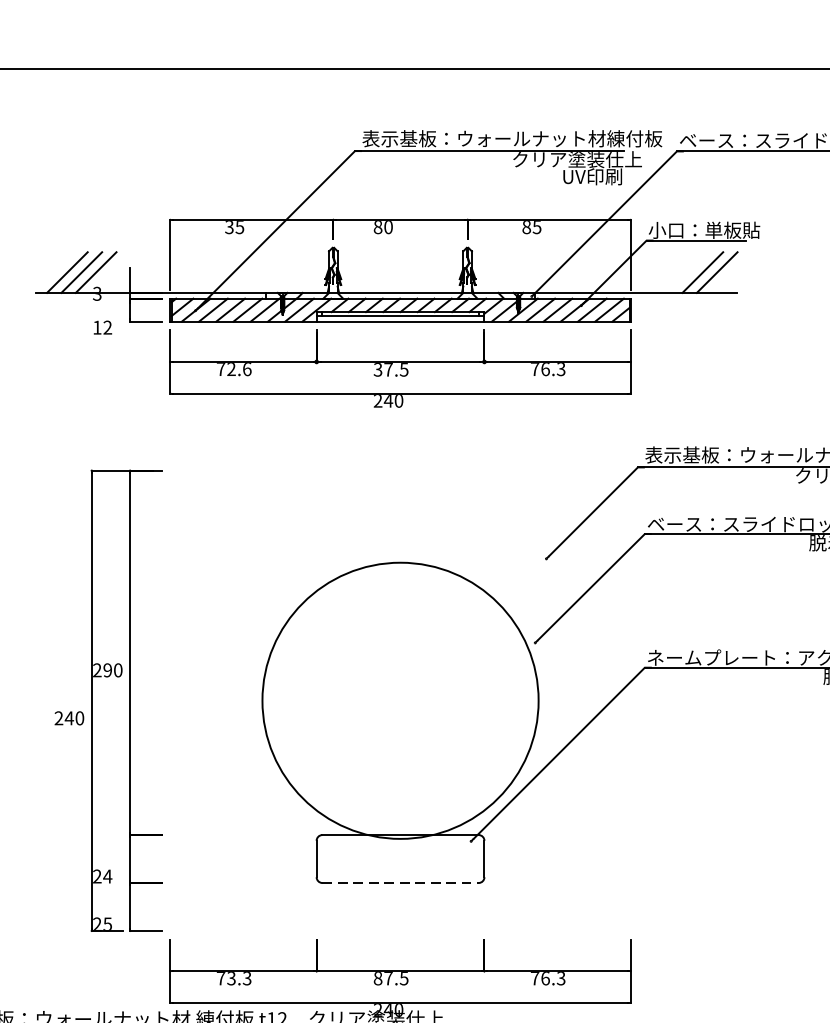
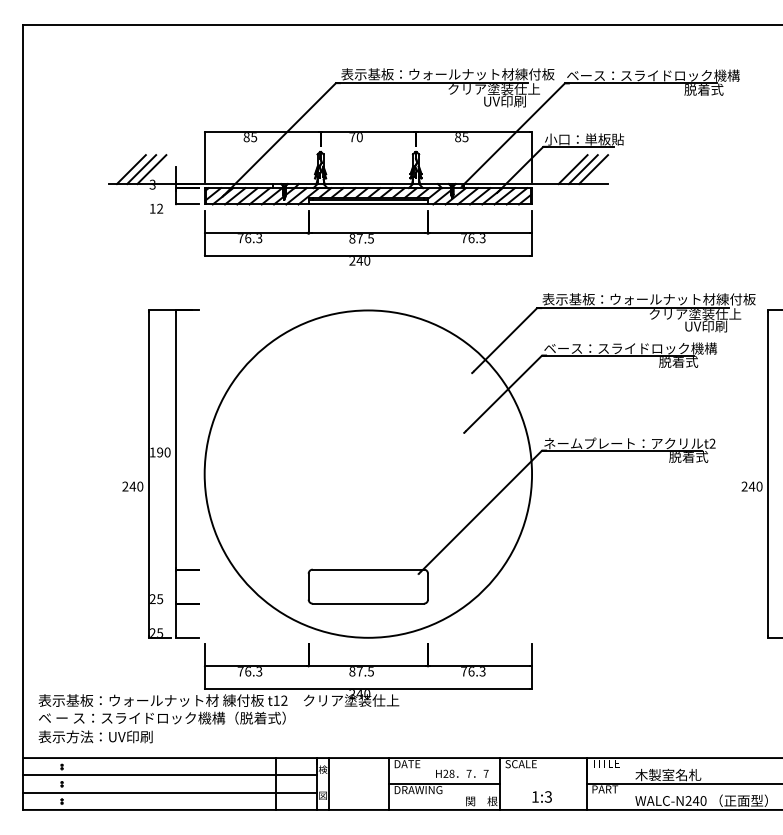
text: (229, 227) -> (246, 137), 35 -> 85
text: (378, 227) -> (352, 137), 80 -> 70
line: (687, 272) -> (572, 169), added
text: (239, 369) -> (253, 238), 72.6 -> 76.3
text: (378, 369) -> (352, 238), 37.5 -> 87.5
text: (97, 668) -> (152, 451), 290 -> 190
circle: (400, 699) -> (368, 473), size x1.67
text: (106, 877) -> (159, 599), 24 -> 25
line: (400, 882) -> (368, 603), dashed -> solid
text: (232, 978) -> (248, 671), 73.3 -> 76.3

